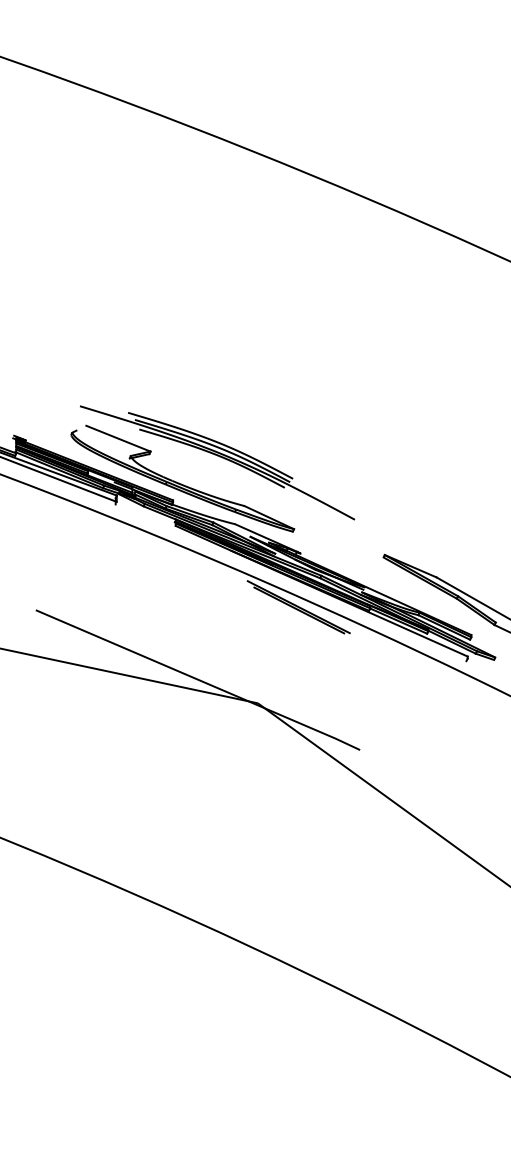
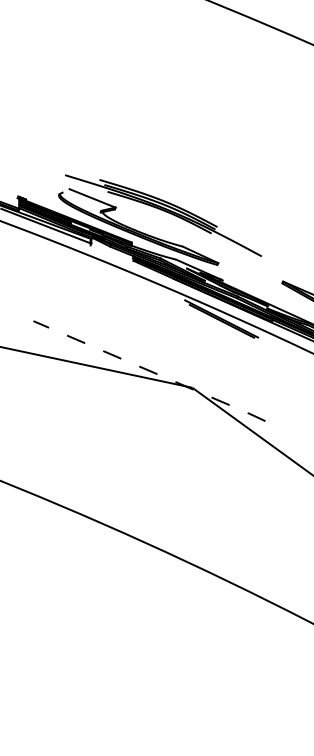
line: (198, 679) -> (149, 370), solid -> dashed

